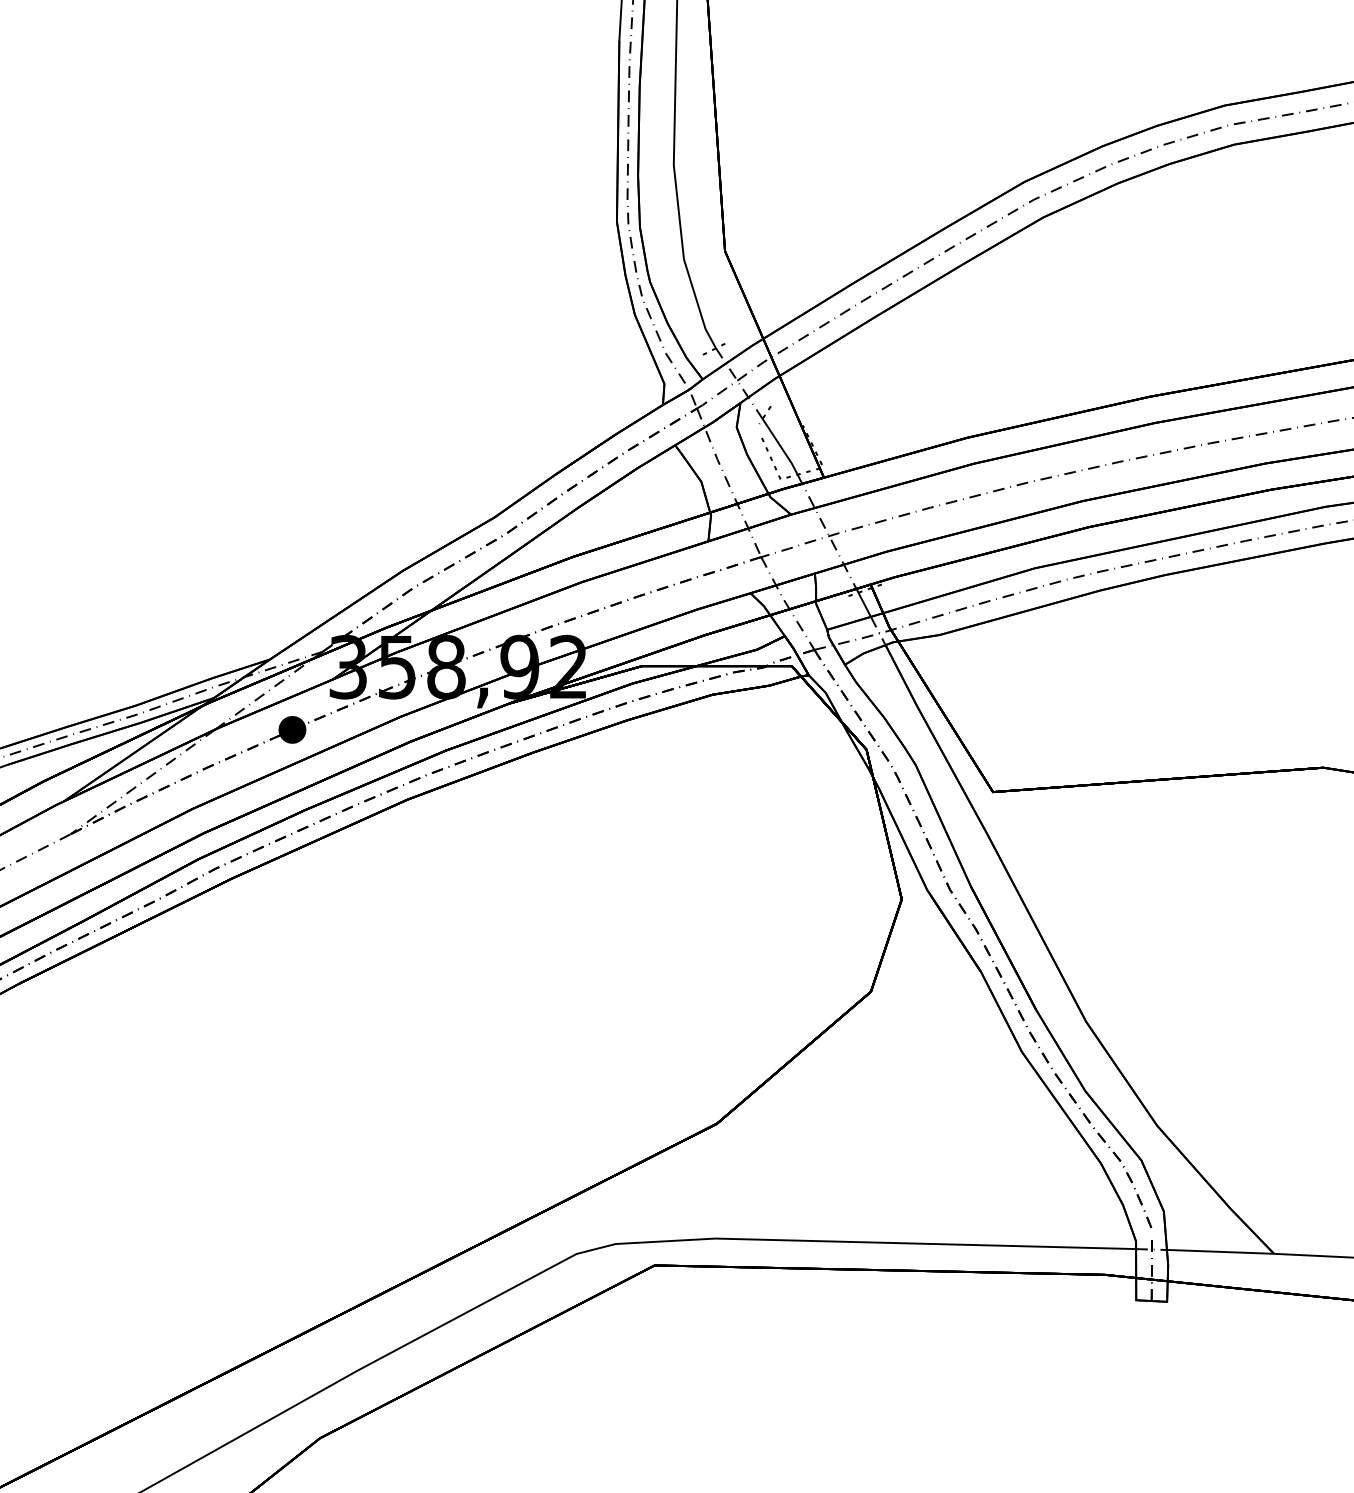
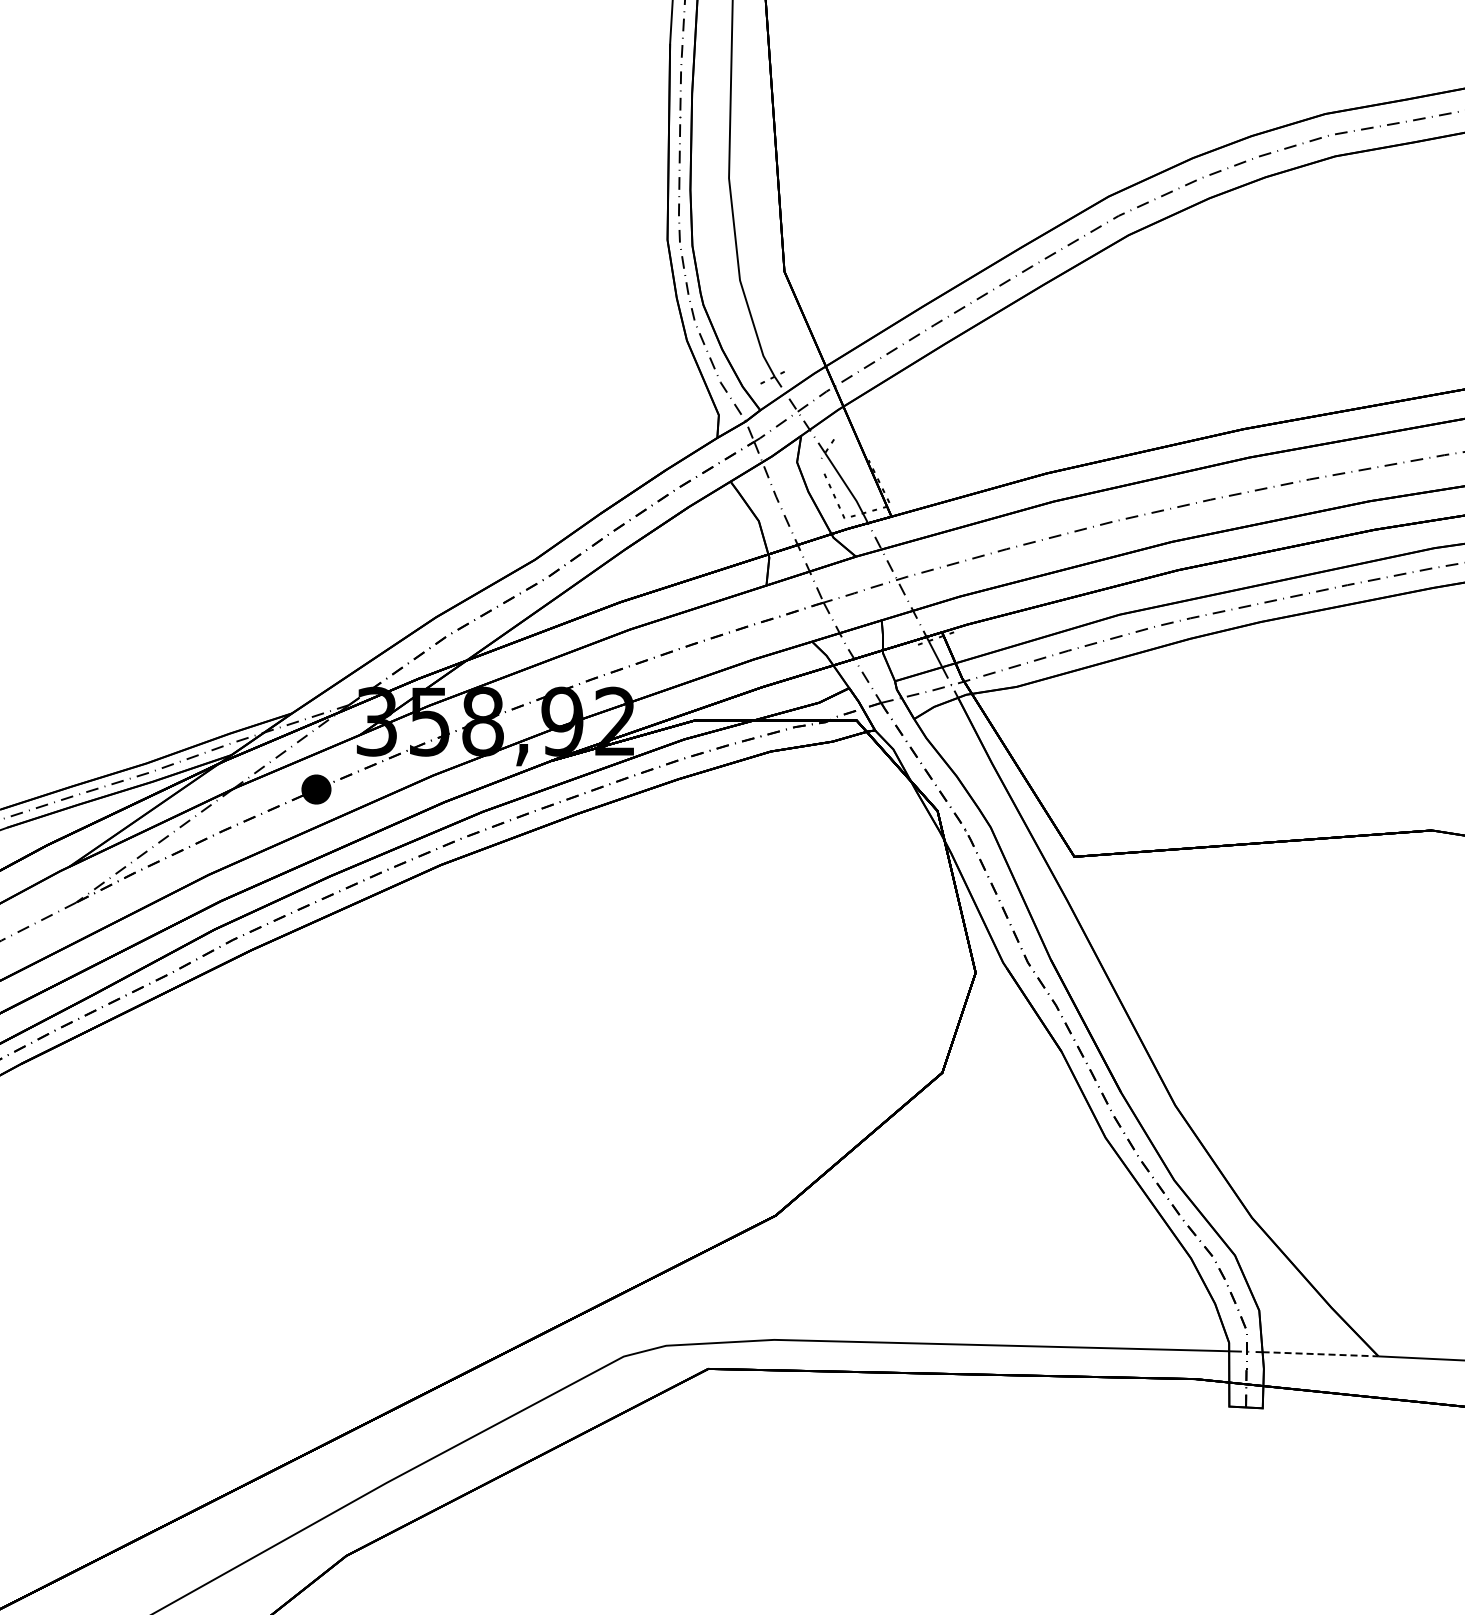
line: (1219, 1252) -> (1319, 1354), solid -> dashed

